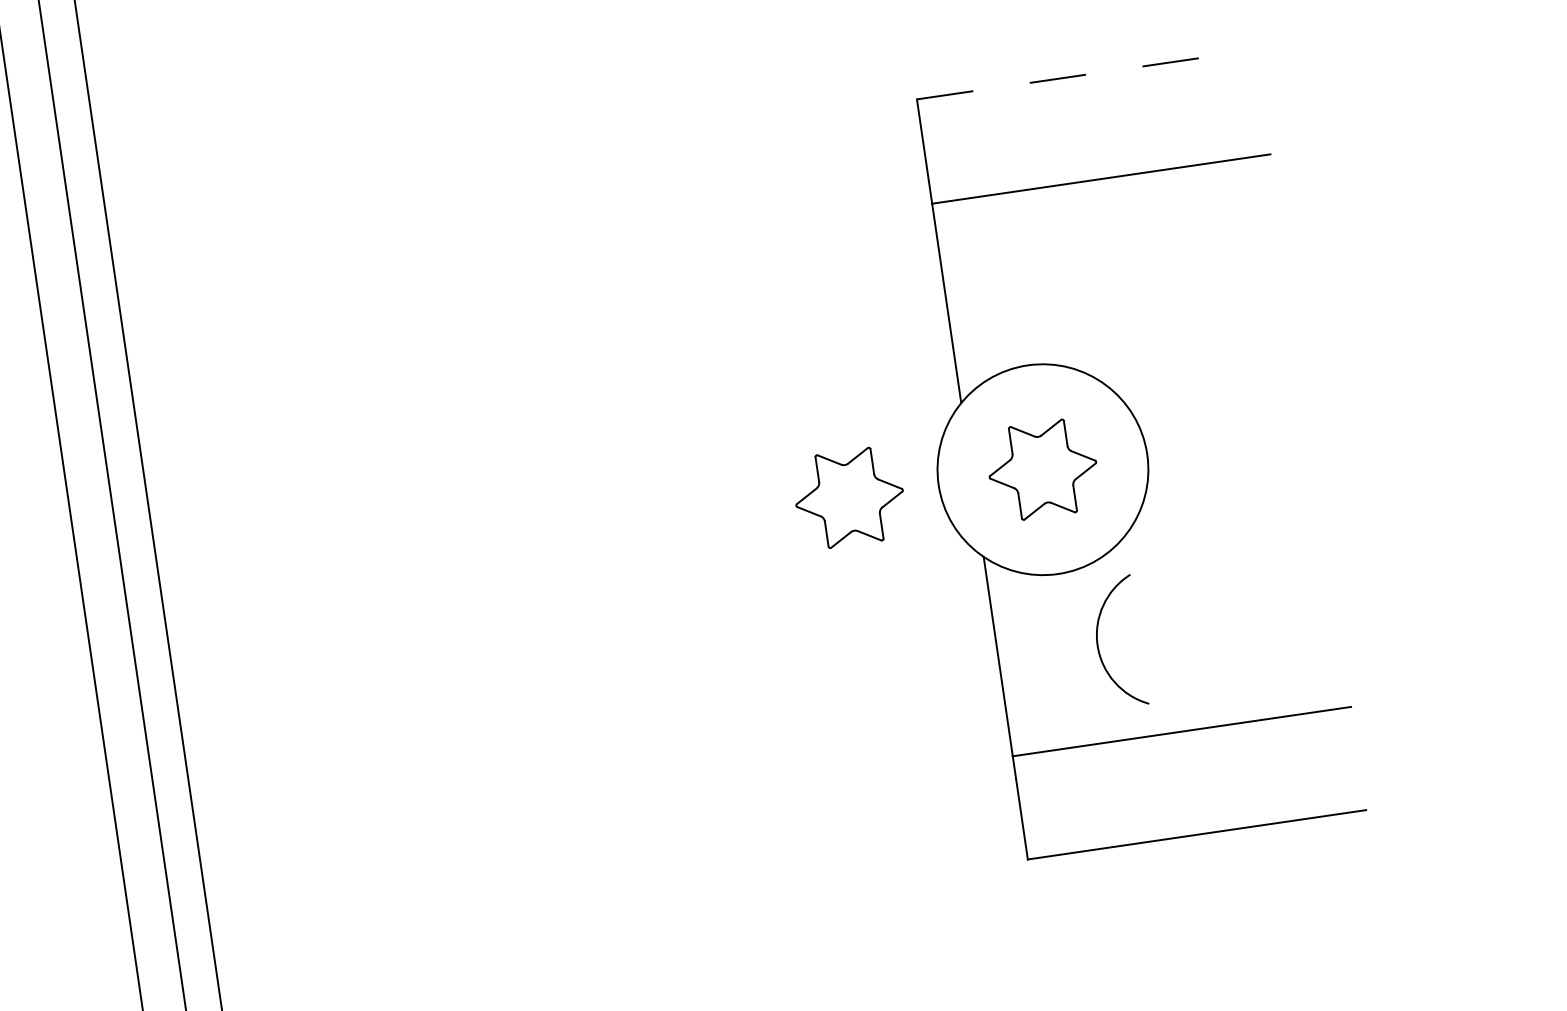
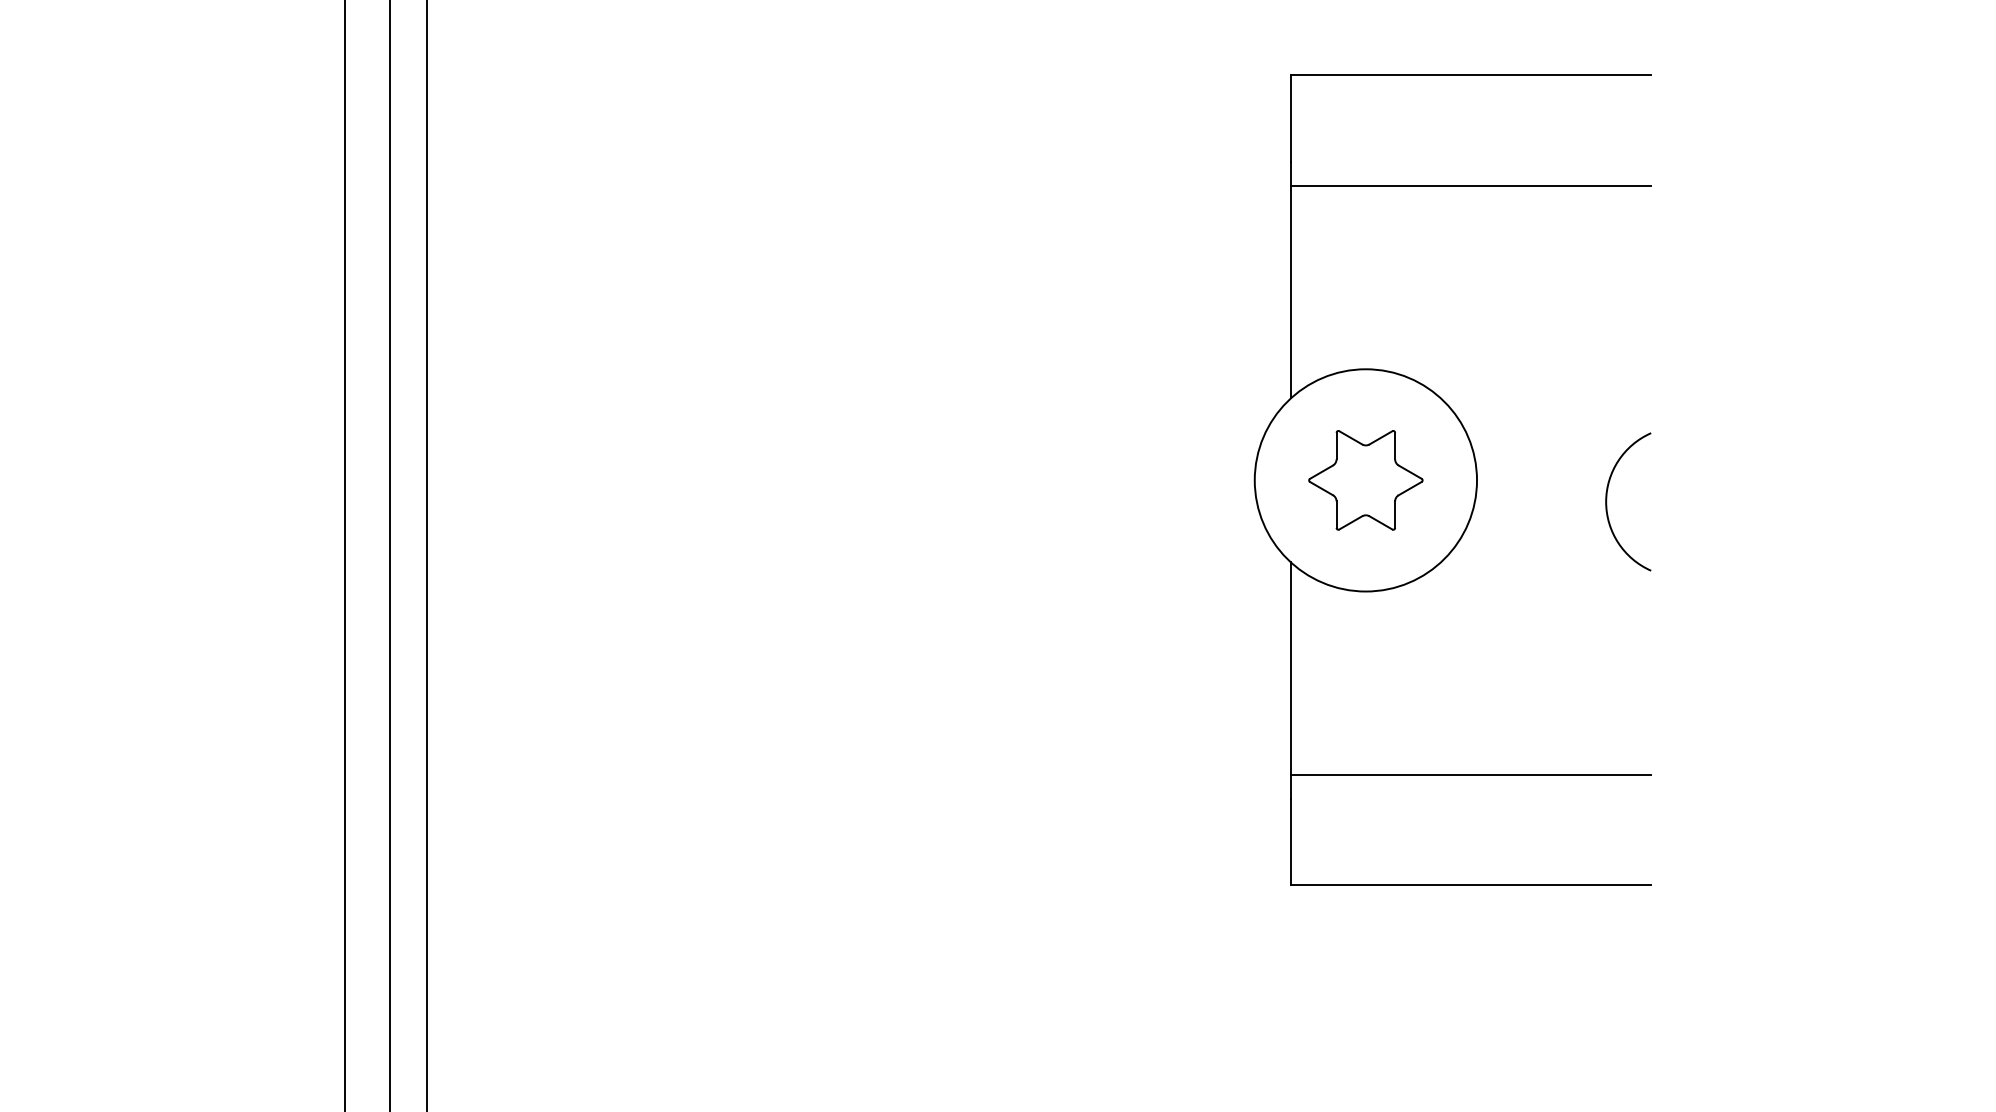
line: (1086, 74) -> (1471, 74), dashed -> solid
part: (849, 498) -> (1159, 480), removed
arc: (1098, 644) -> (1607, 501), moved

